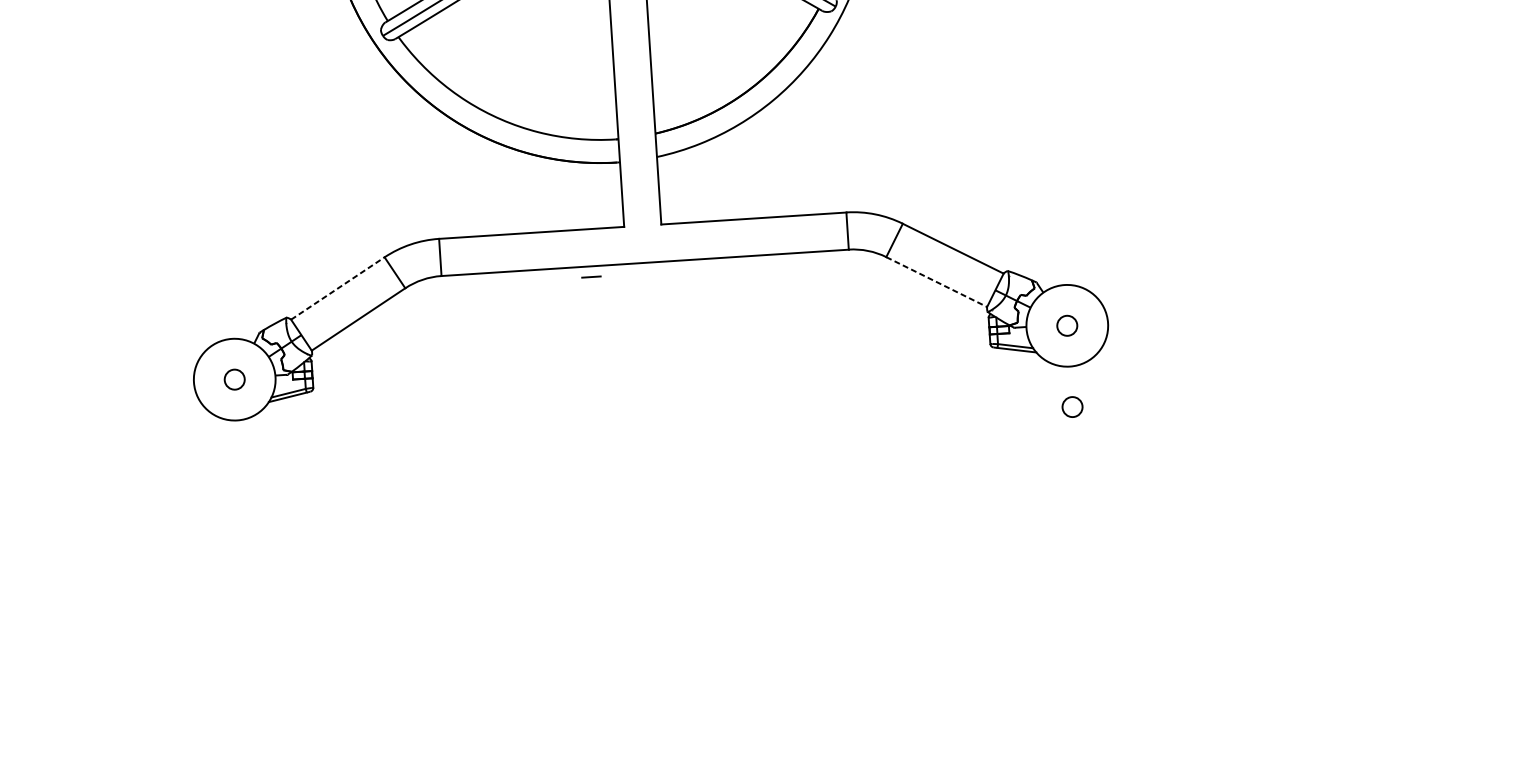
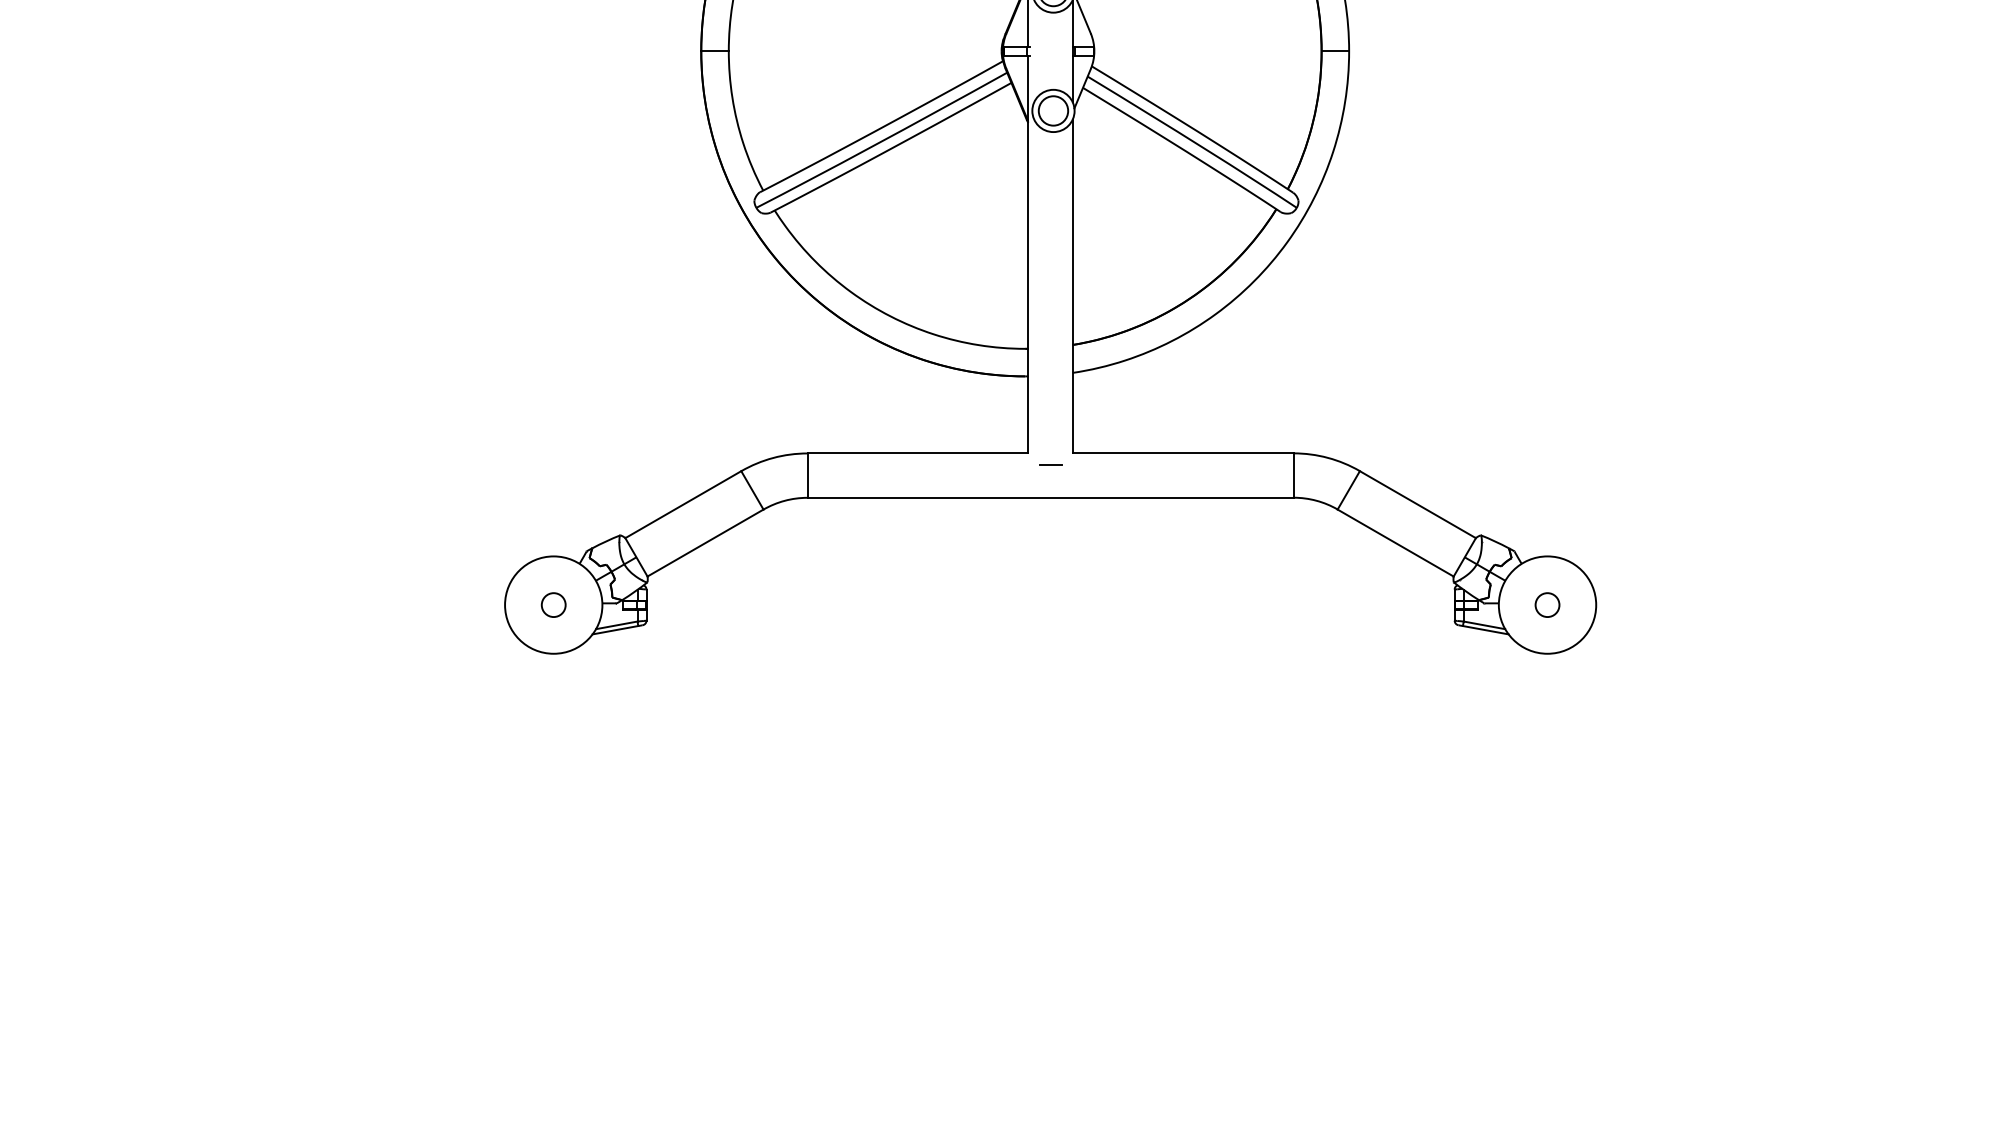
line: (591, 277) -> (1050, 464), moved
line: (936, 282) -> (1395, 543), dashed -> solid
line: (338, 288) -> (683, 504), dashed -> solid
circle: (1072, 406) -> (1547, 701), removed

